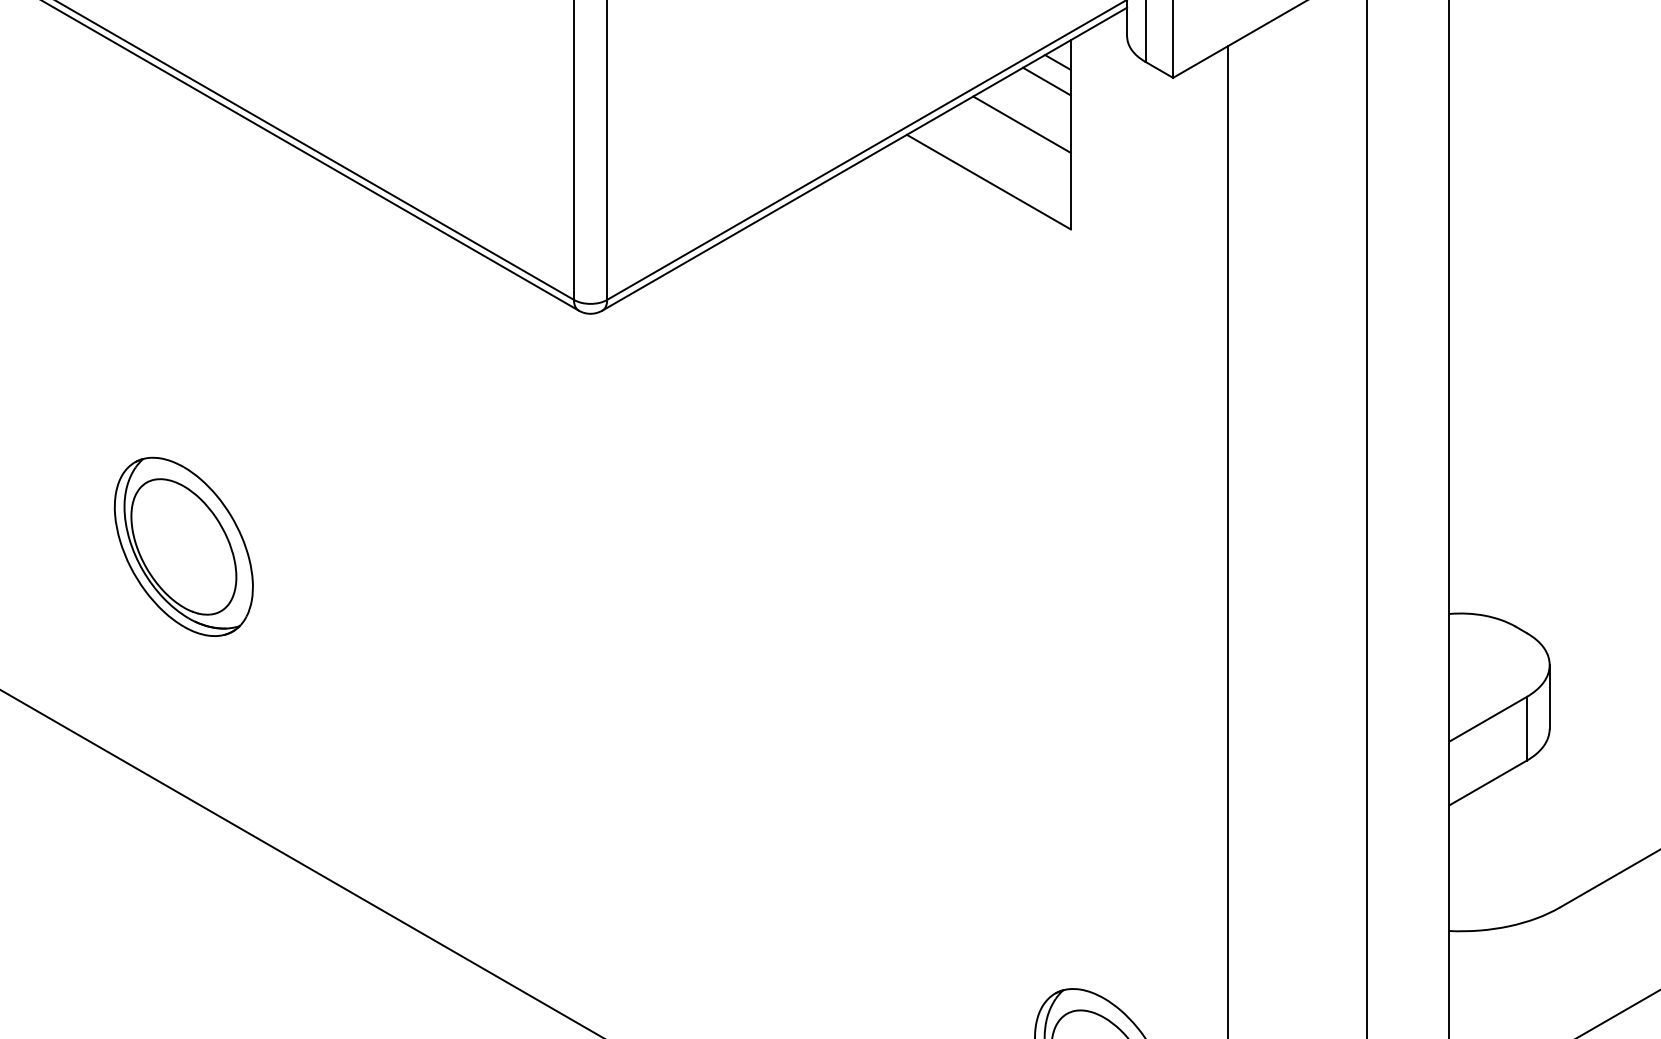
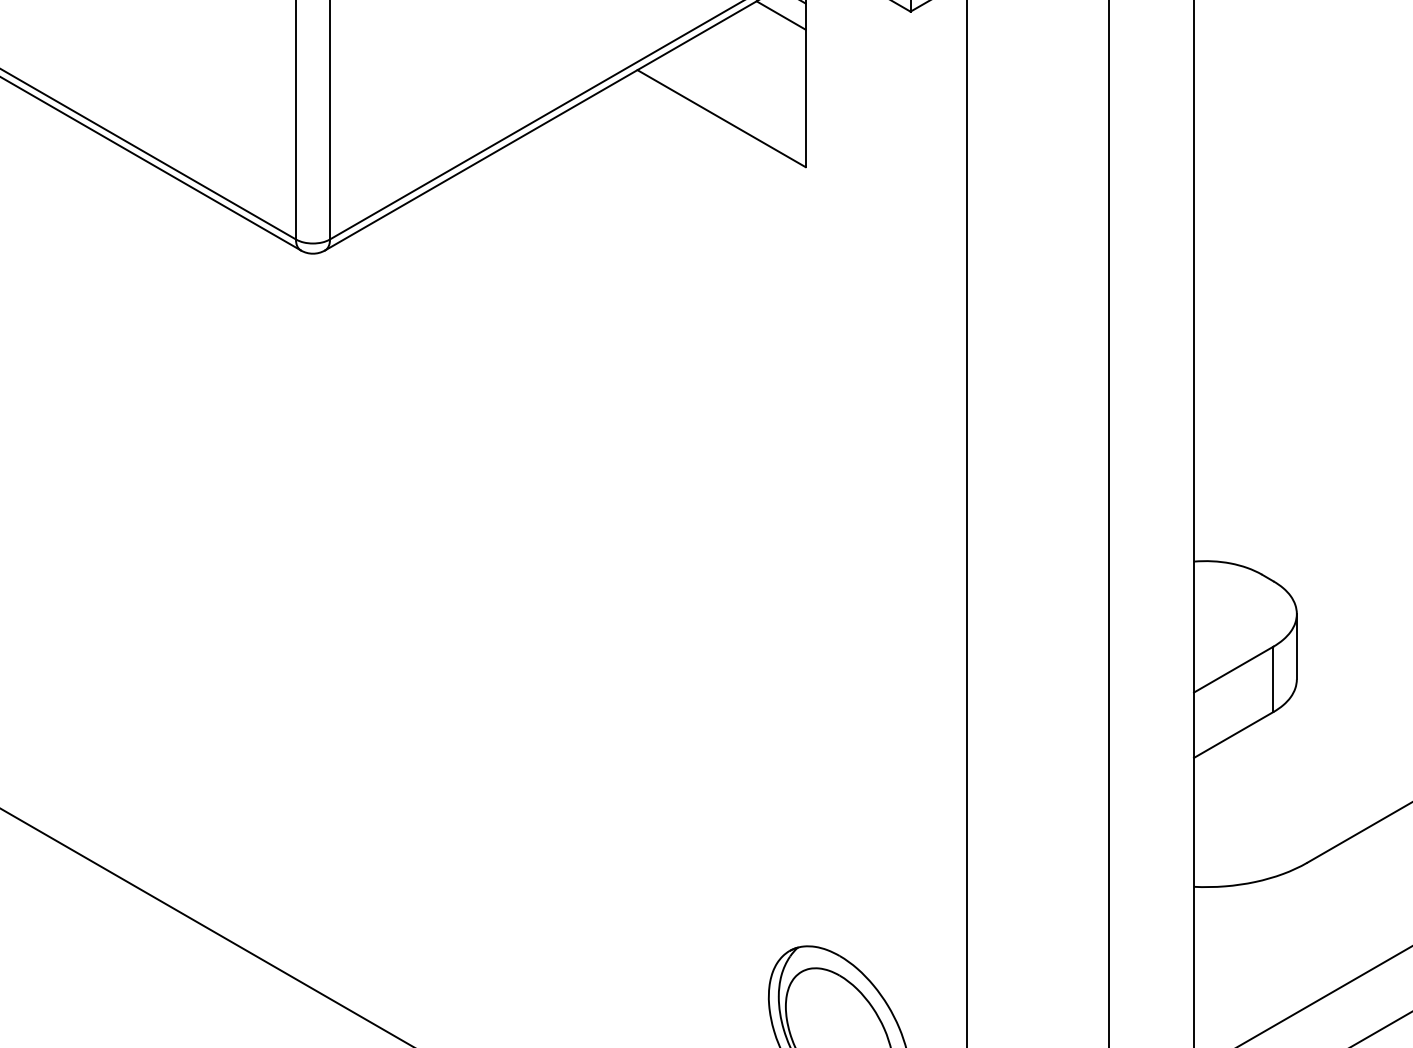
line: (1021, 124) -> (755, 59), removed

